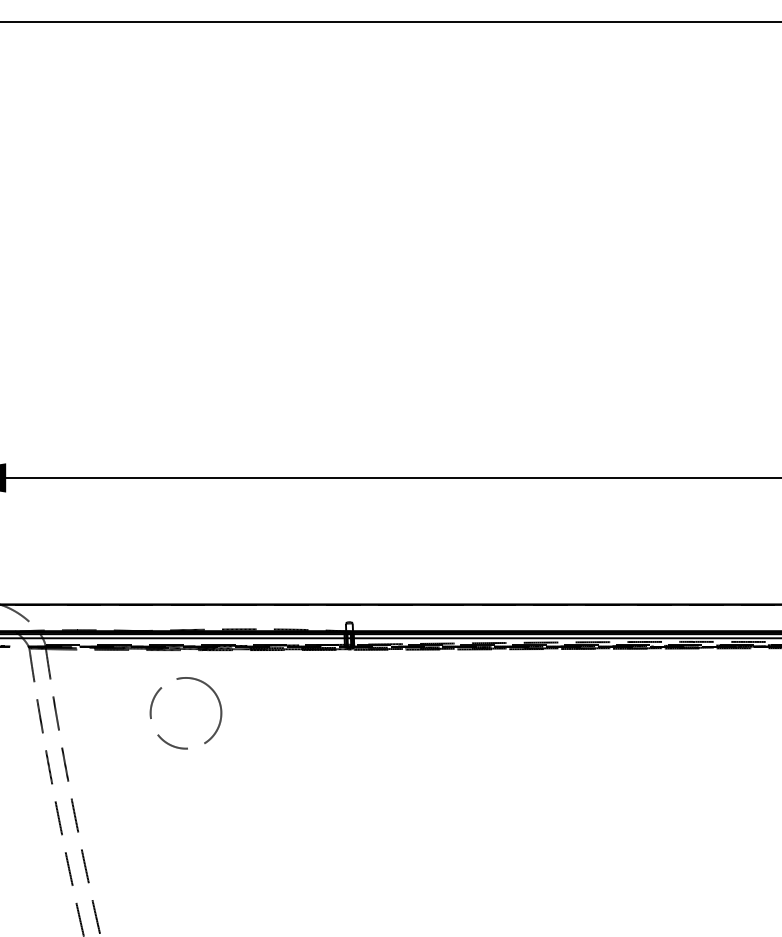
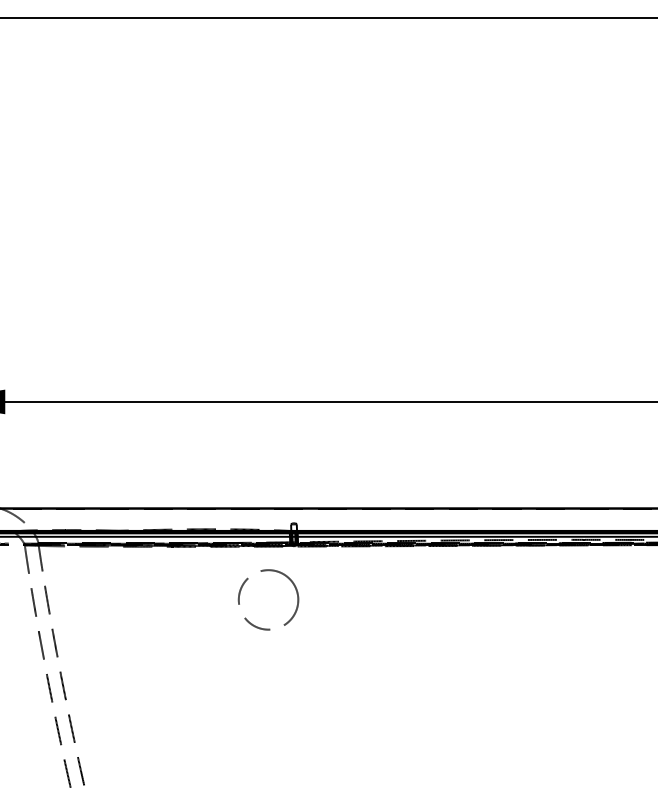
part: (185, 679) -> (268, 571), moved

